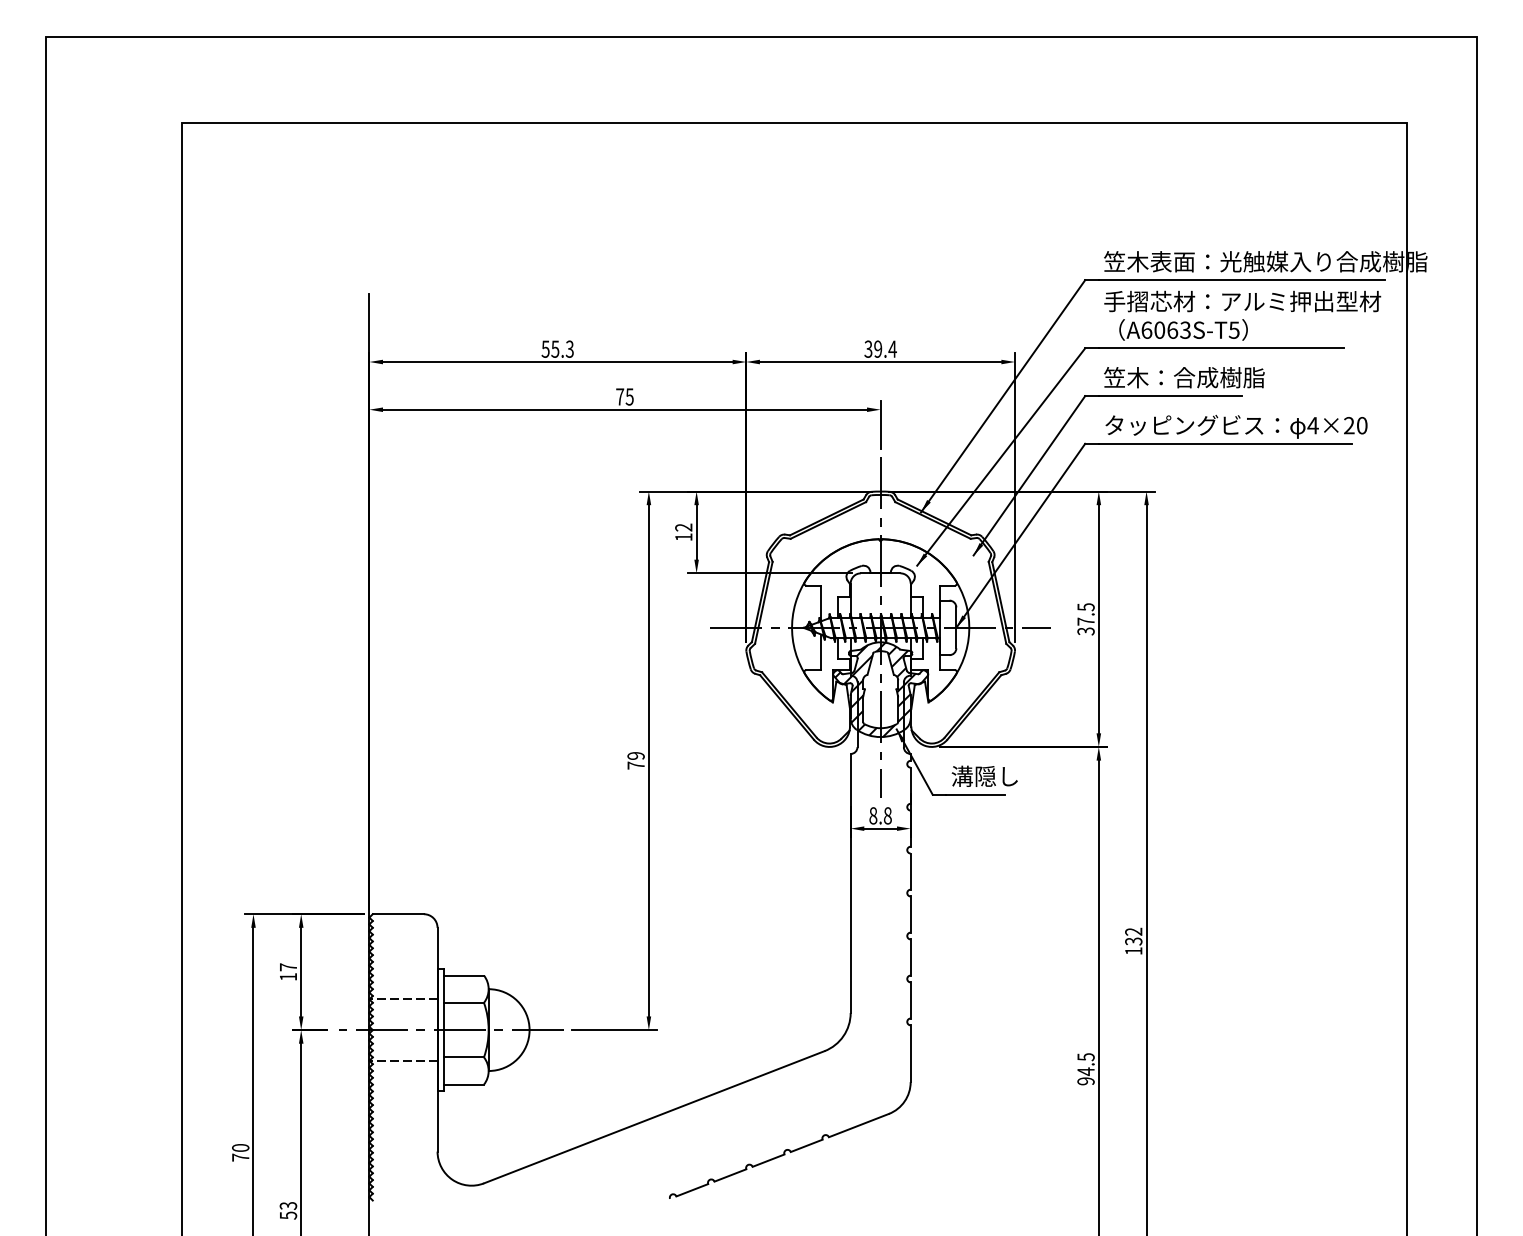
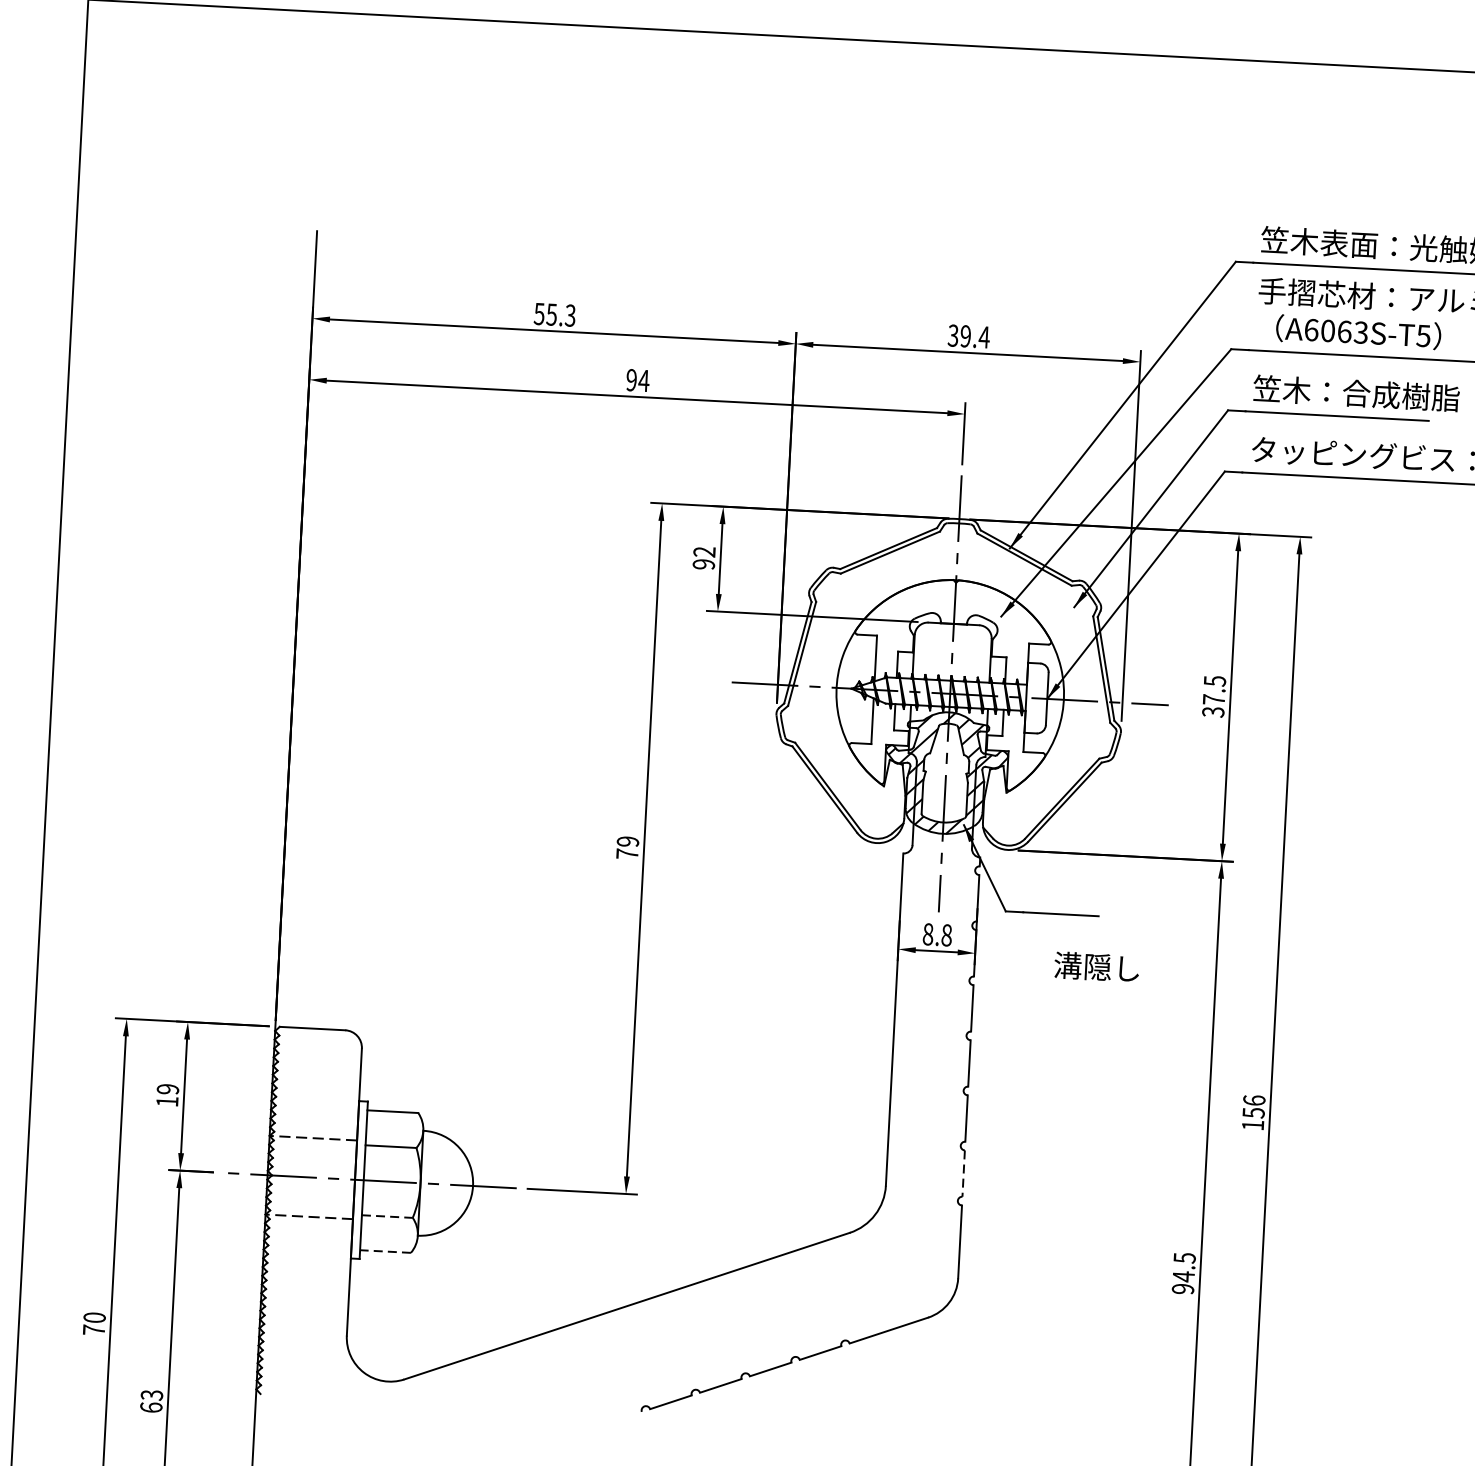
text: (625, 396) -> (638, 380), 75 -> 94
text: (683, 537) -> (703, 564), 12 -> 92
text: (984, 775) -> (1096, 965), moved
text: (1133, 935) -> (1253, 1105), 132 -> 156
text: (288, 967) -> (168, 1089), 17 -> 19
line: (910, 1000) -> (963, 1173), solid -> dashed
line: (464, 1057) -> (387, 1216), solid -> dashed
line: (464, 1084) -> (385, 1251), solid -> dashed
text: (288, 1215) -> (151, 1407), 53 -> 63

